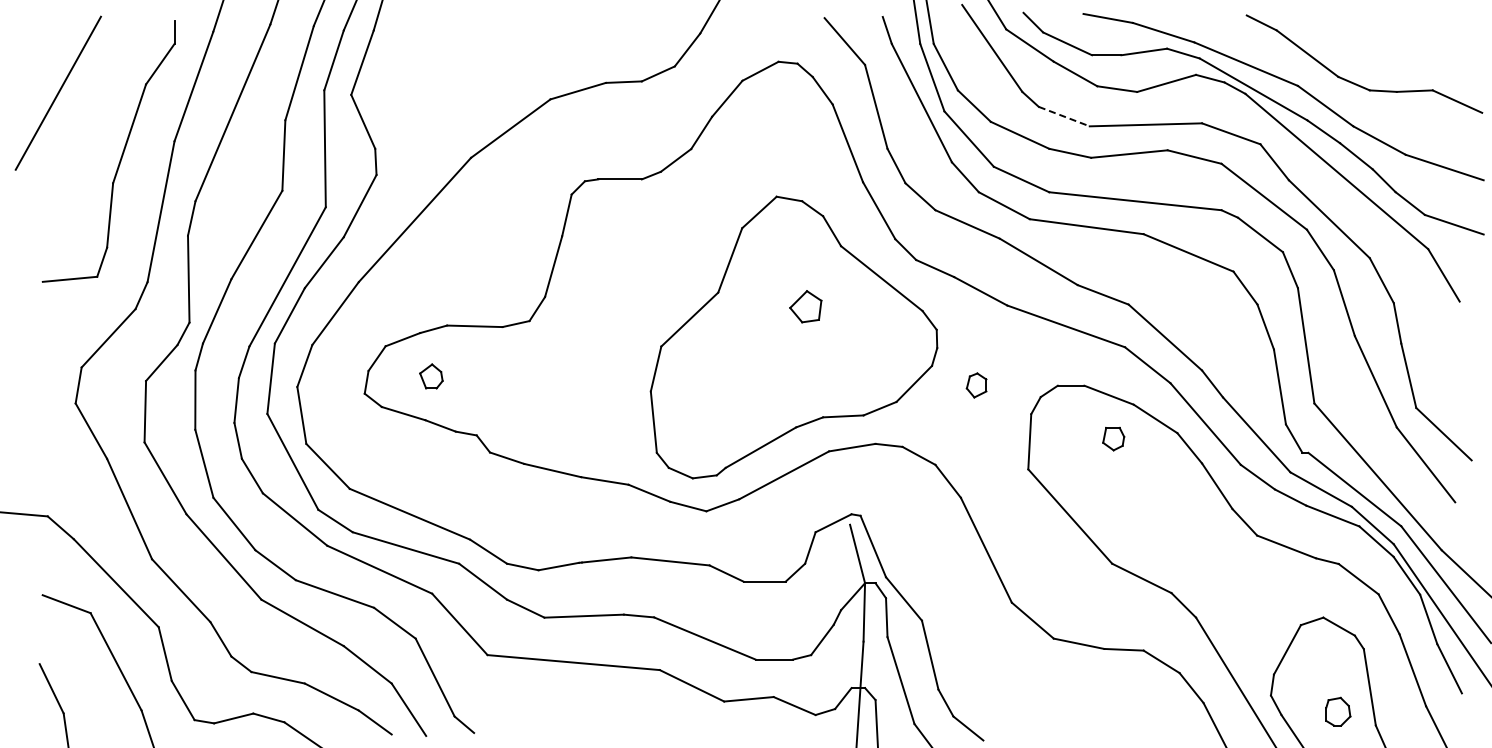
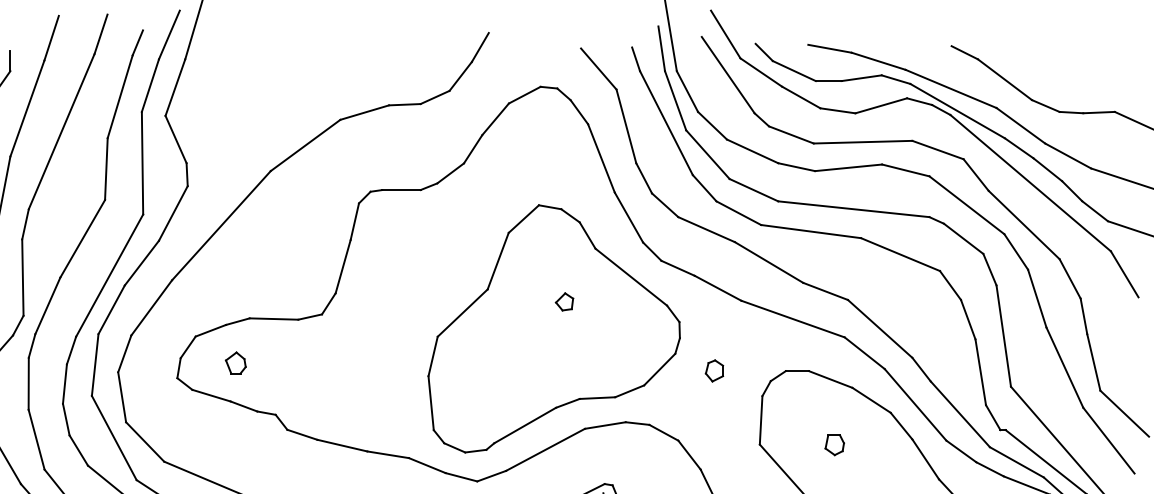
line: (1064, 116) -> (791, 134), dashed -> solid
part: (805, 306) -> (564, 301), size x0.62
part: (1113, 439) -> (834, 445), moved

